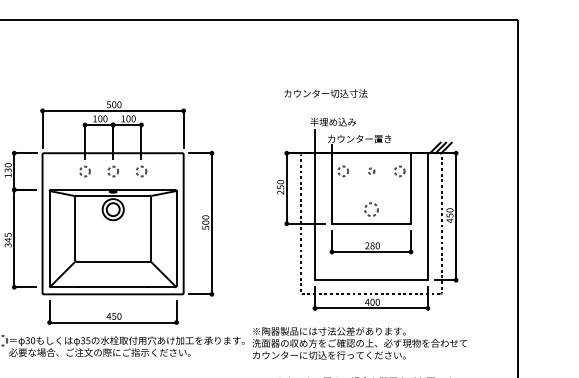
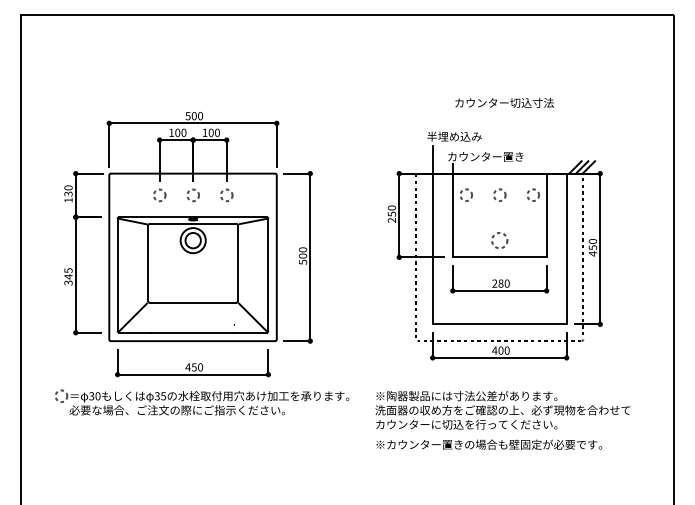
text: (325, 93) -> (504, 102), moved
circle: (371, 170) -> (499, 194), size x1.67
text: (359, 343) -> (502, 410), moved

